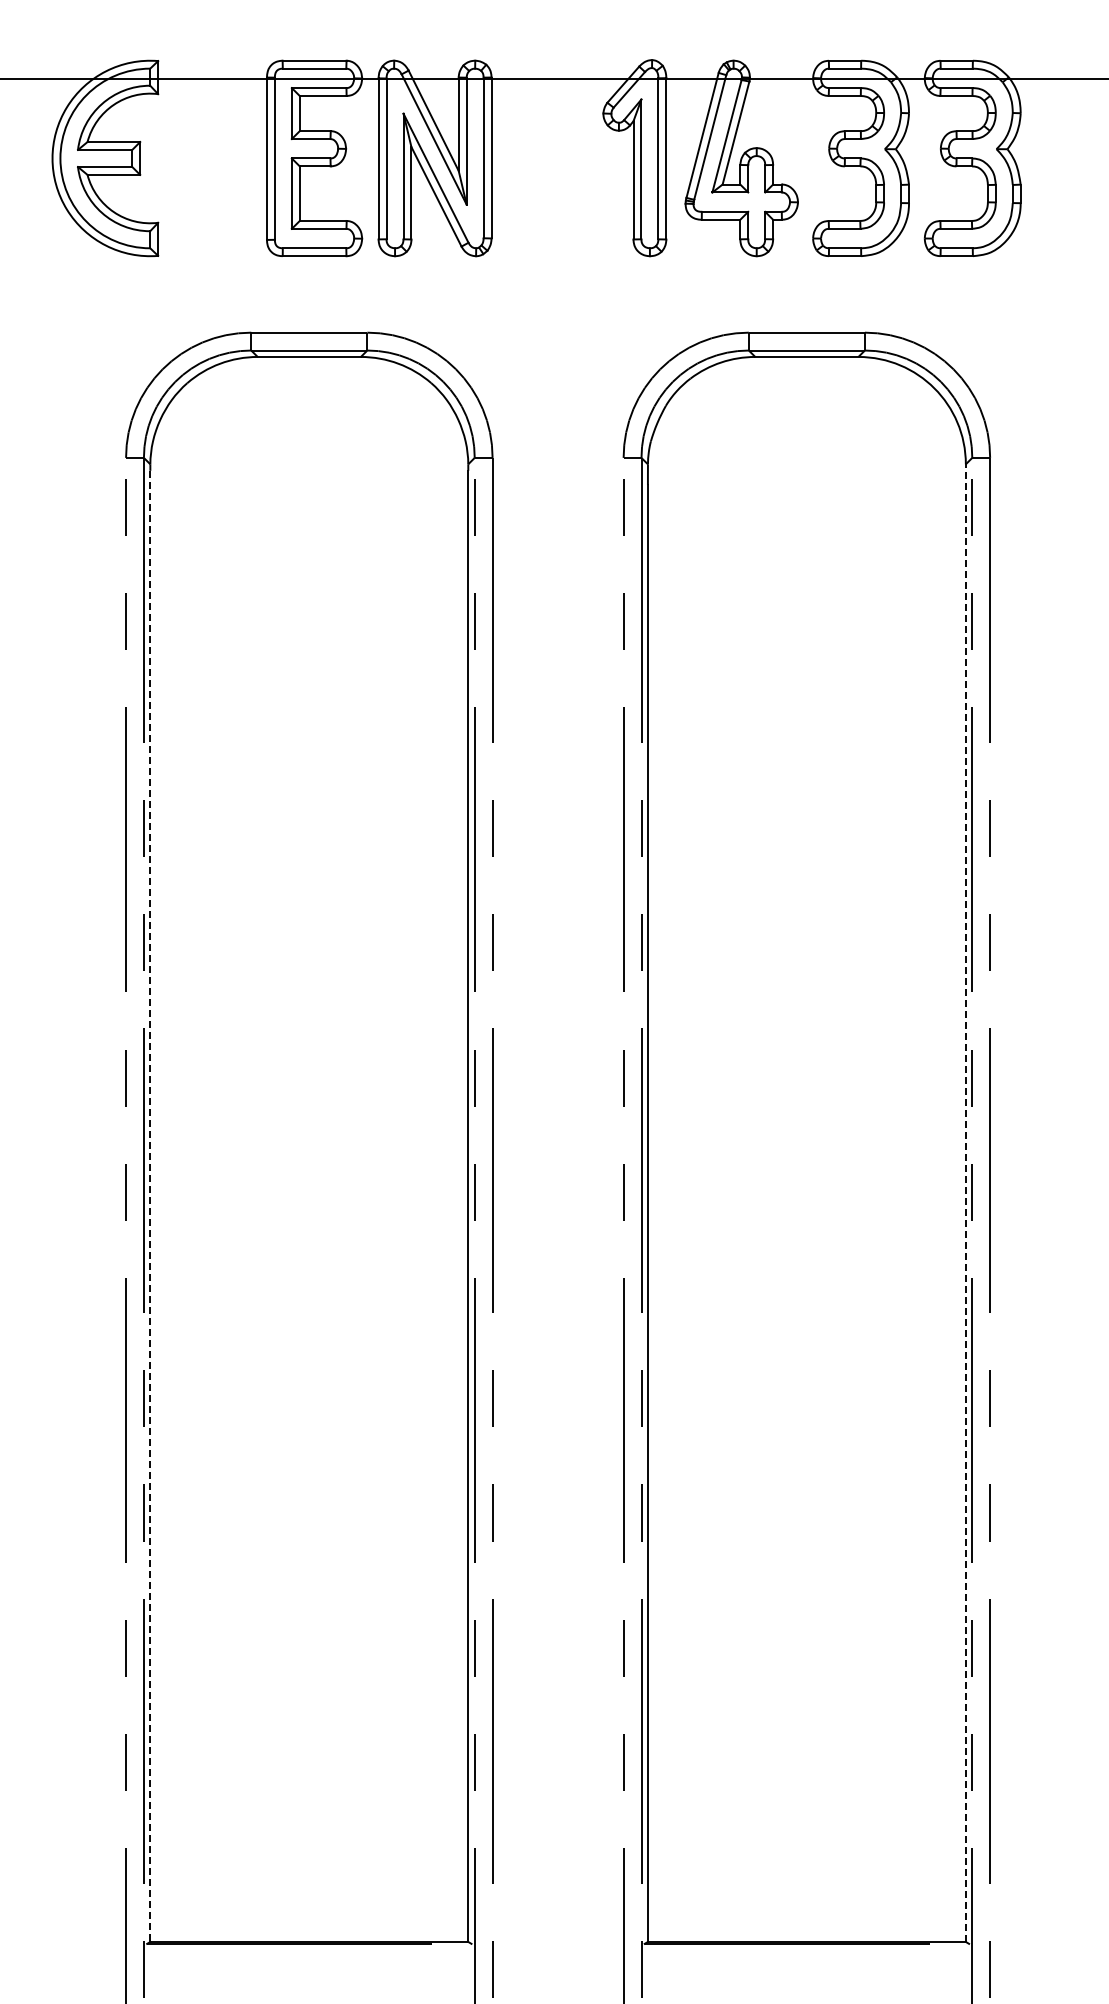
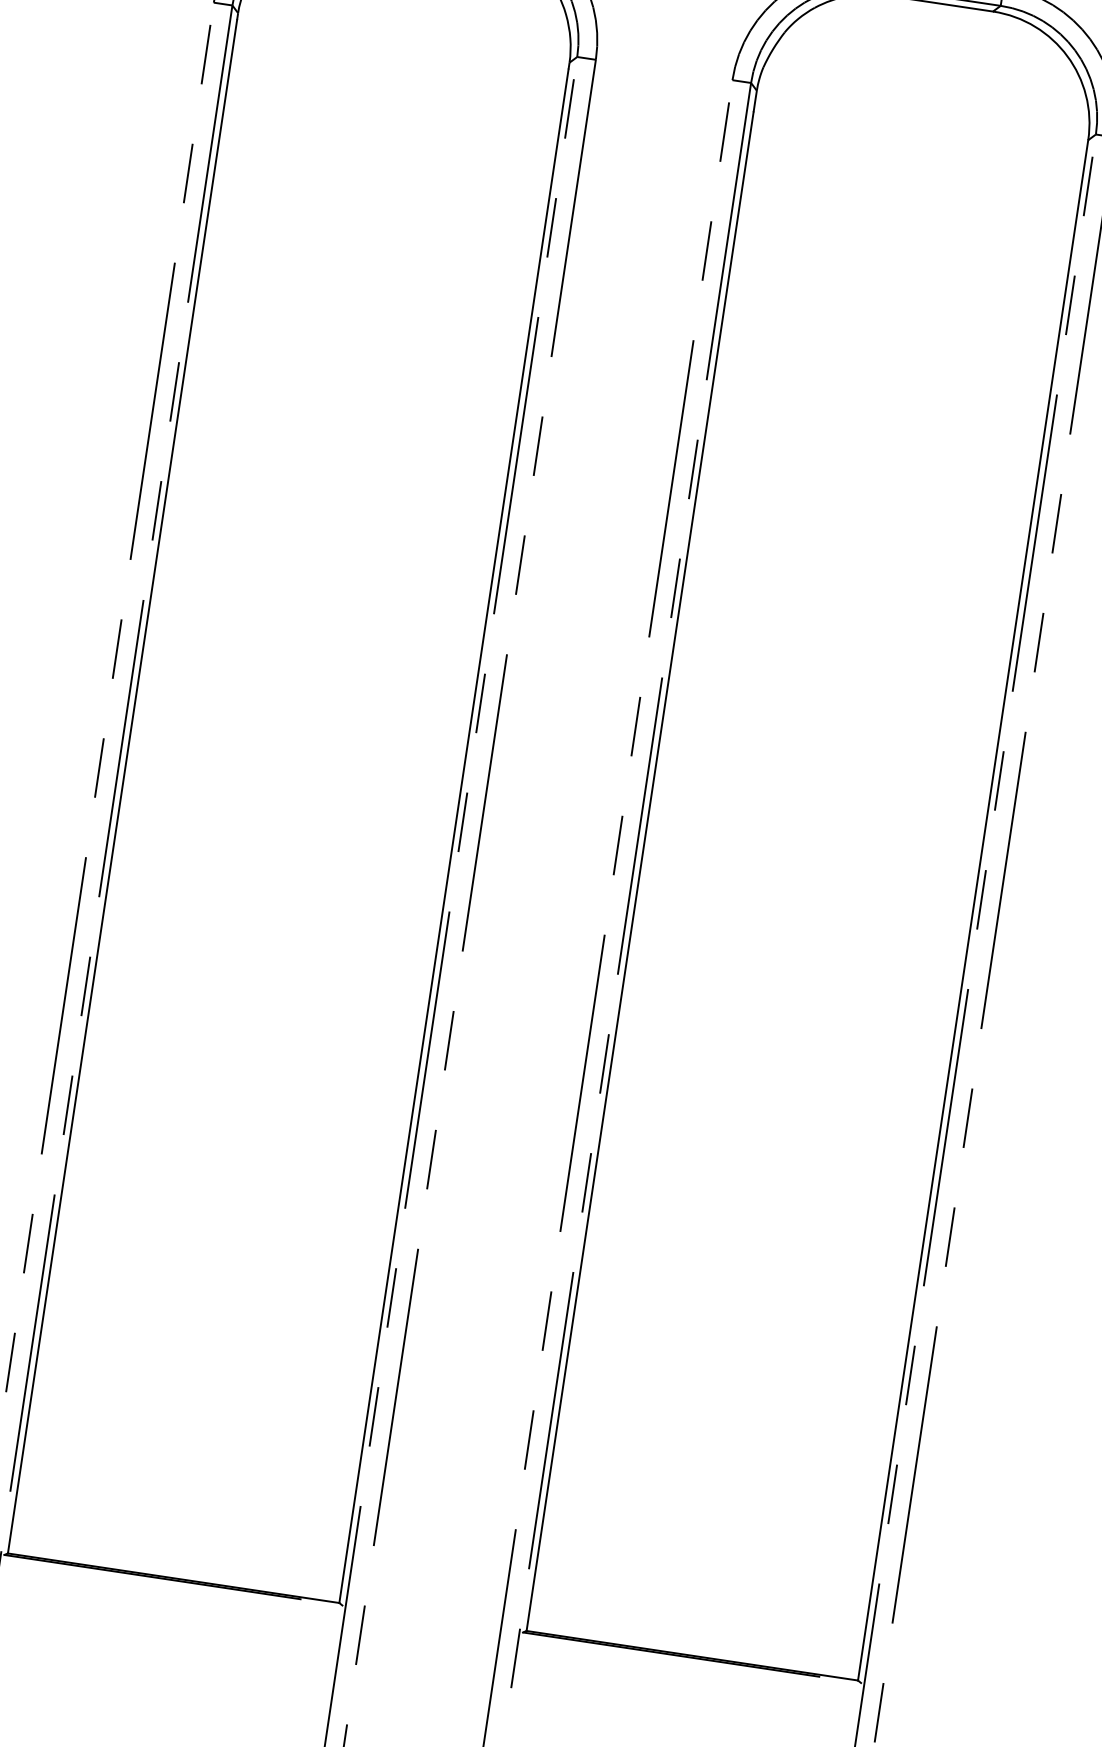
line: (965, 1203) -> (972, 910), dashed -> solid
line: (150, 1206) -> (122, 786), dashed -> solid

